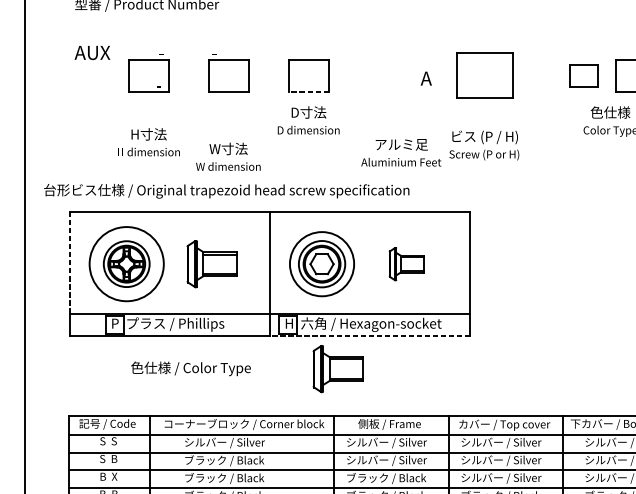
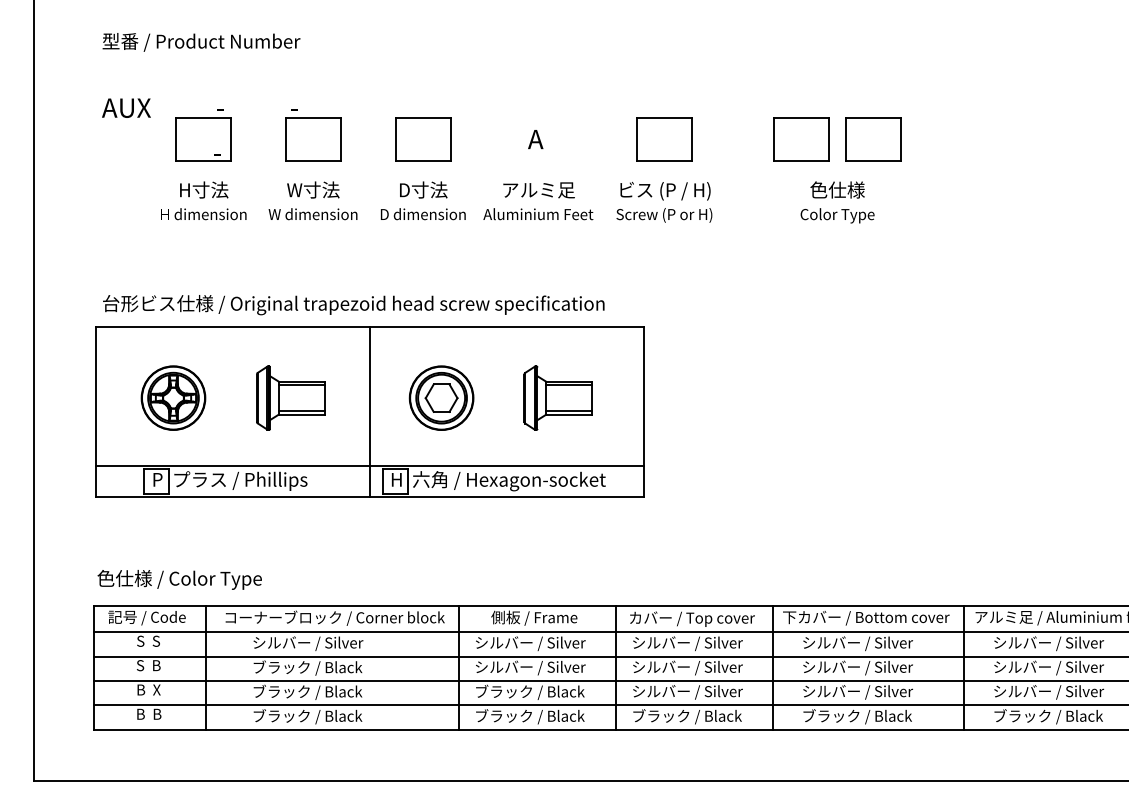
part: (484, 75) -> (664, 139), size x0.71
part: (584, 75) -> (801, 139), size x1.43
text: (426, 78) -> (535, 139), moved
line: (308, 91) -> (422, 161), dashed -> solid
text: (148, 142) -> (203, 200), moved
text: (484, 145) -> (664, 202), moved
text: (401, 152) -> (538, 201), moved
text: (227, 156) -> (312, 200), moved
text: (226, 191) -> (353, 305), moved
line: (69, 262) -> (95, 396), dashed -> solid
circle: (126, 263) -> (173, 397), size x0.62
circle: (321, 263) -> (441, 397), size x0.71
part: (406, 263) -> (557, 397), size x1.43
line: (369, 336) -> (506, 497), dashed -> solid
text: (190, 368) -> (179, 579), moved
part: (337, 368) -> (463, 541), removed

